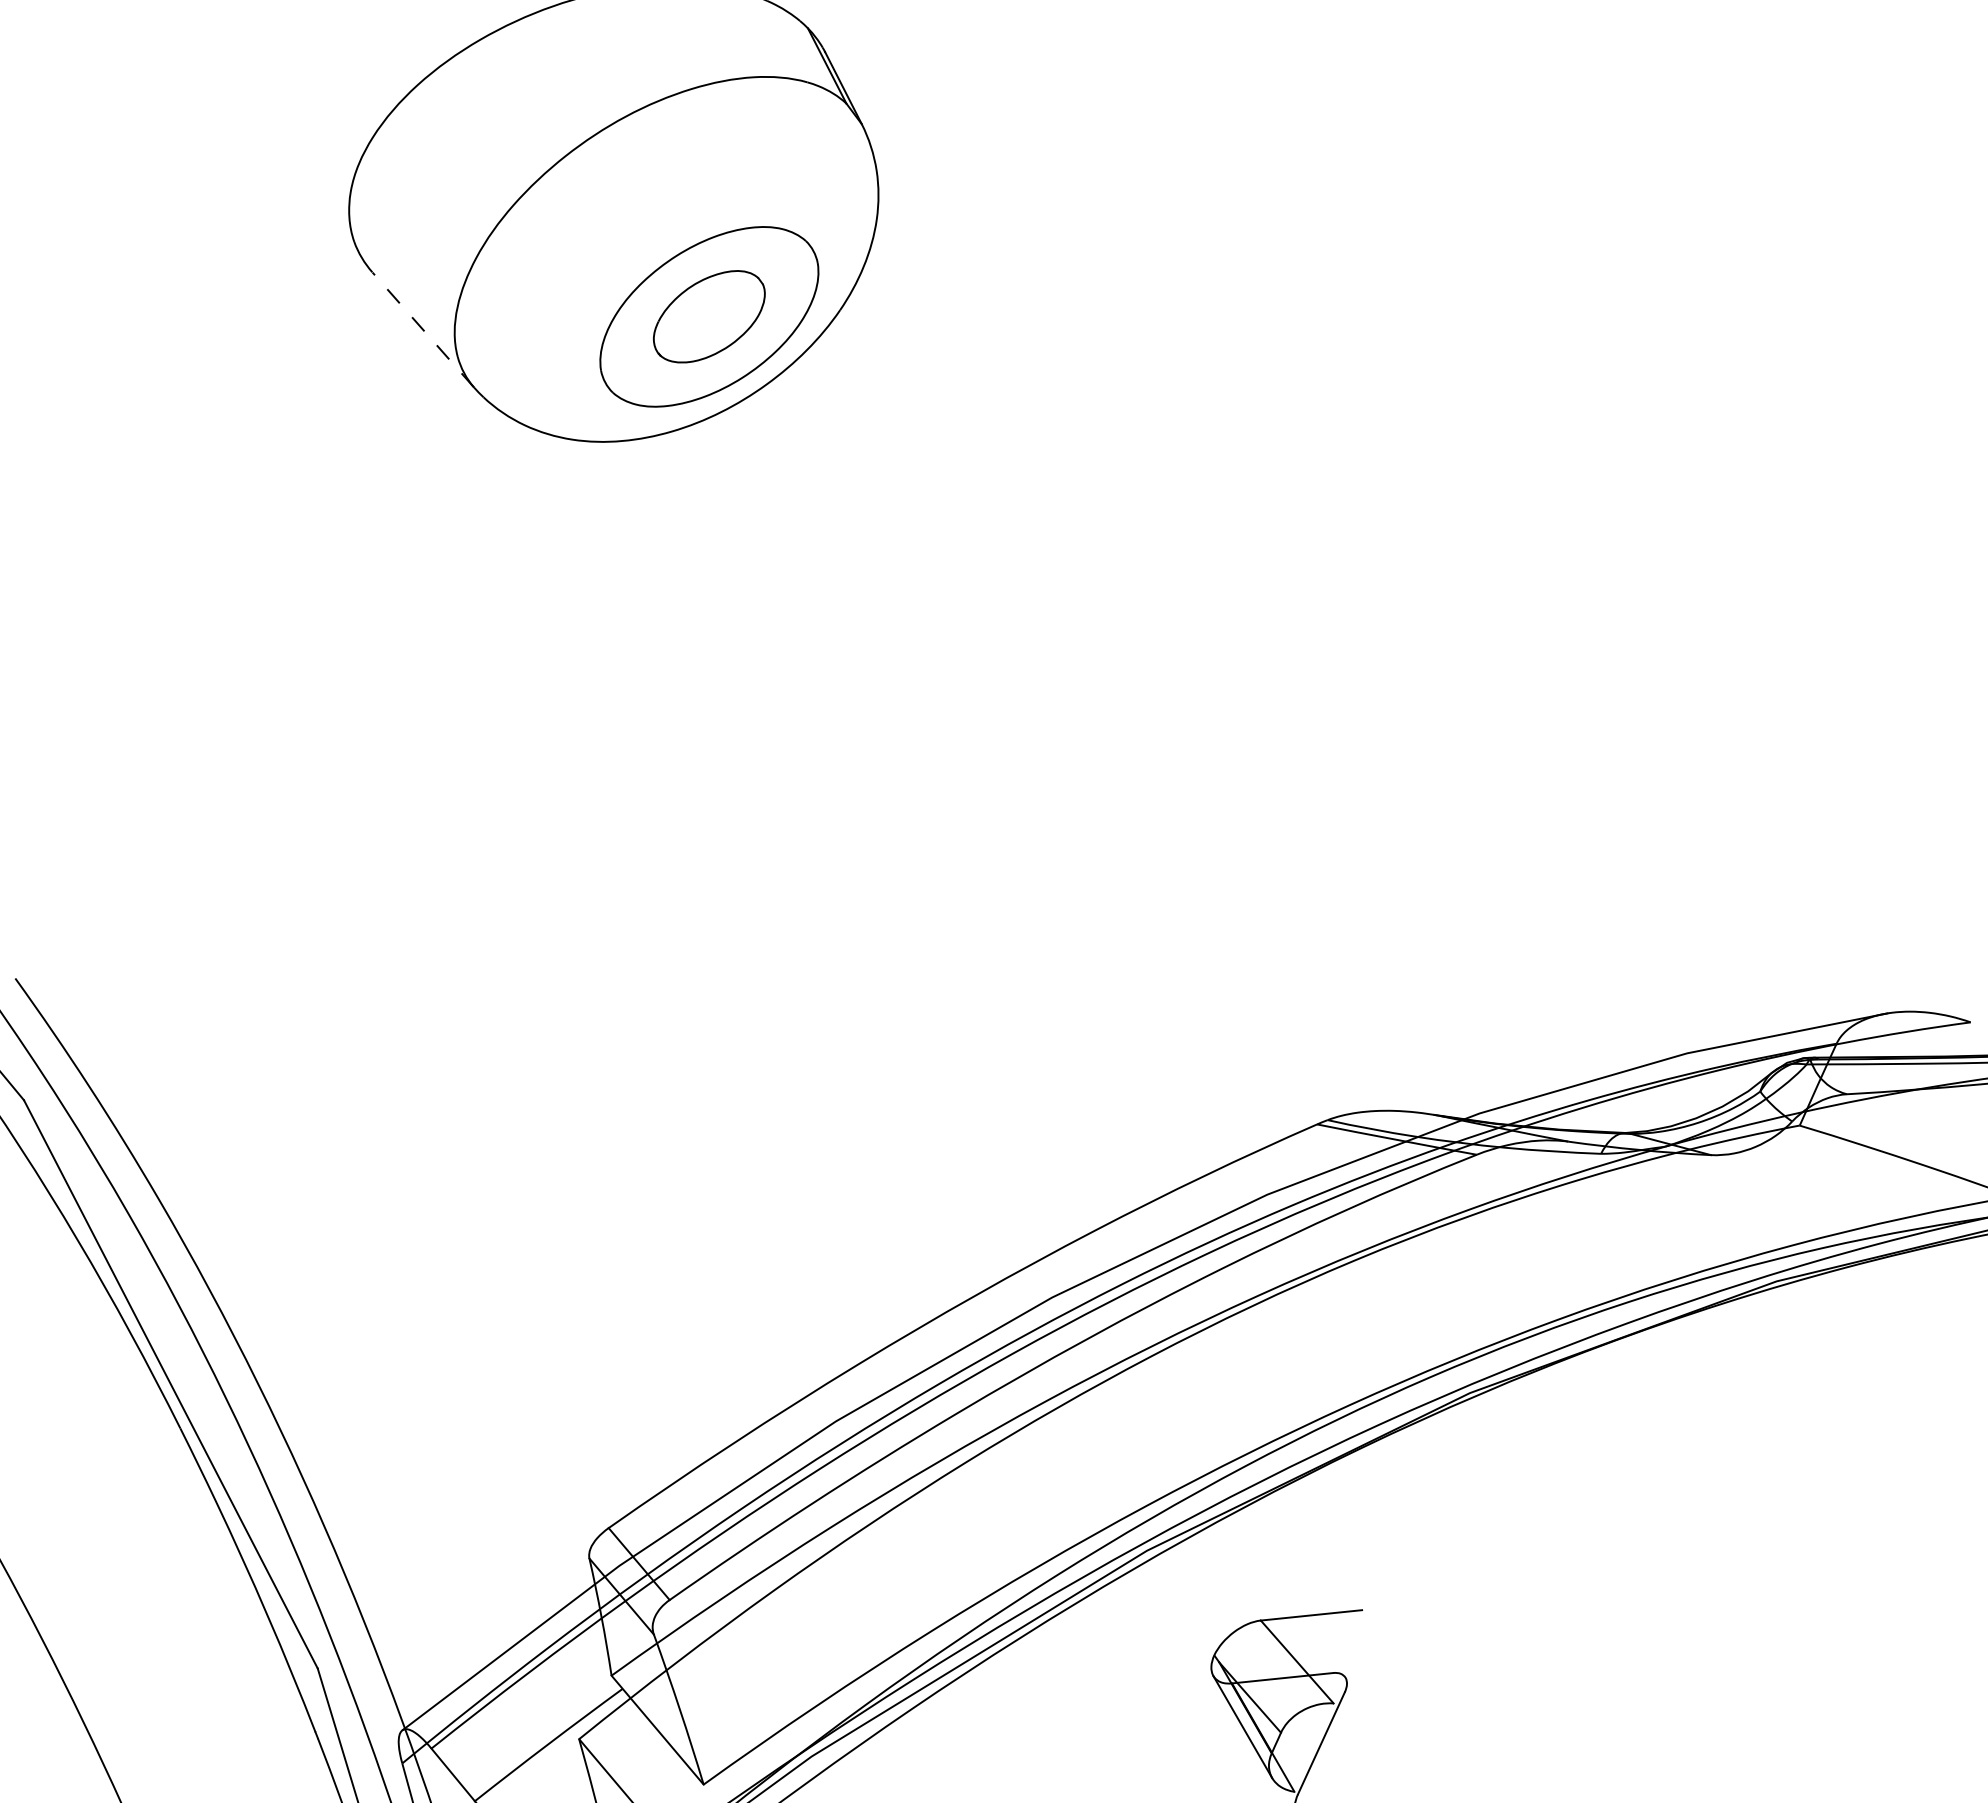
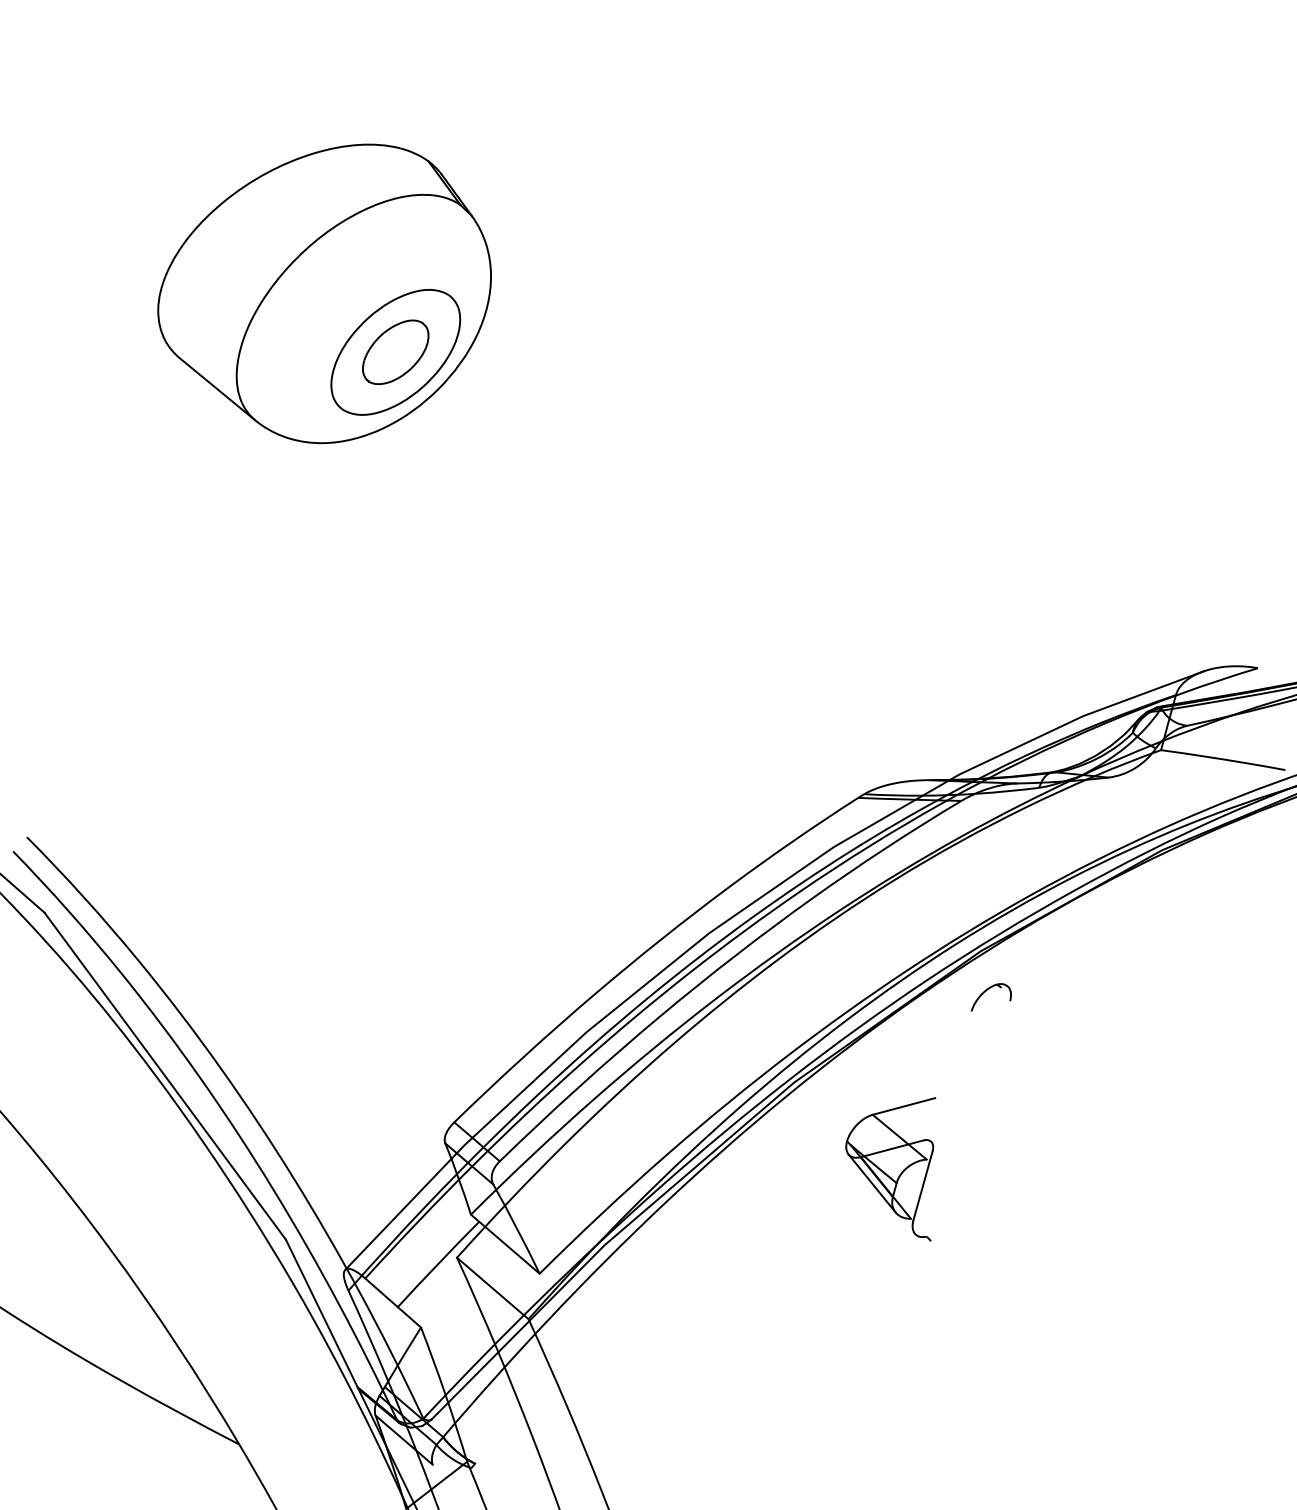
line: (423, 330) -> (217, 389), dashed -> solid
part: (1466, 1458) -> (985, 992), added

